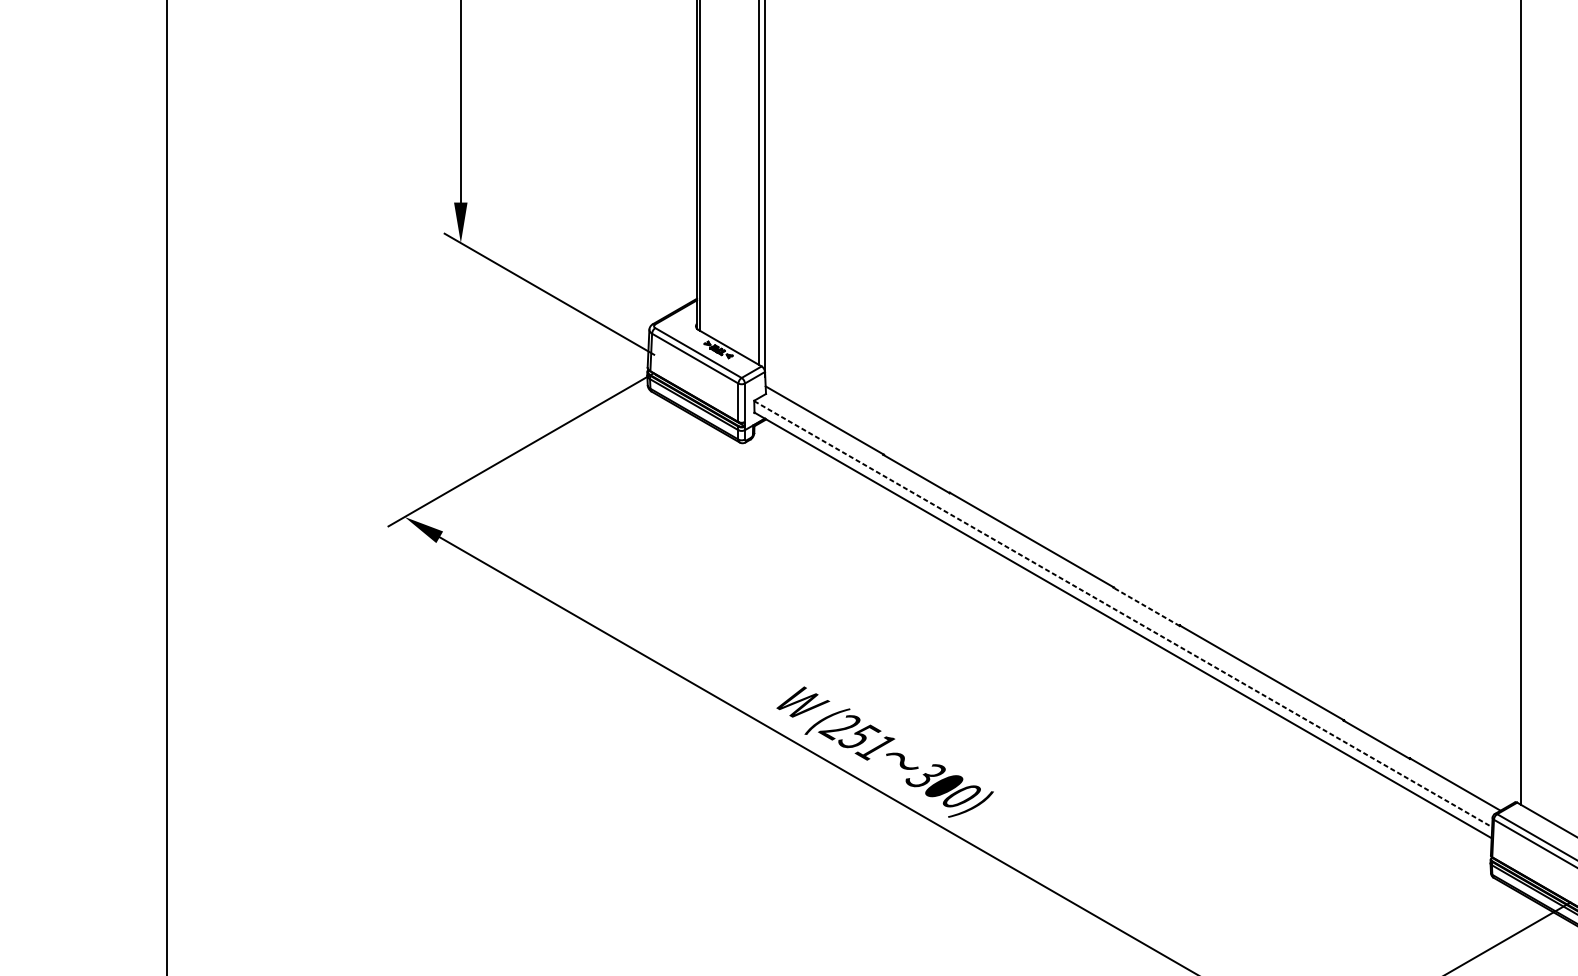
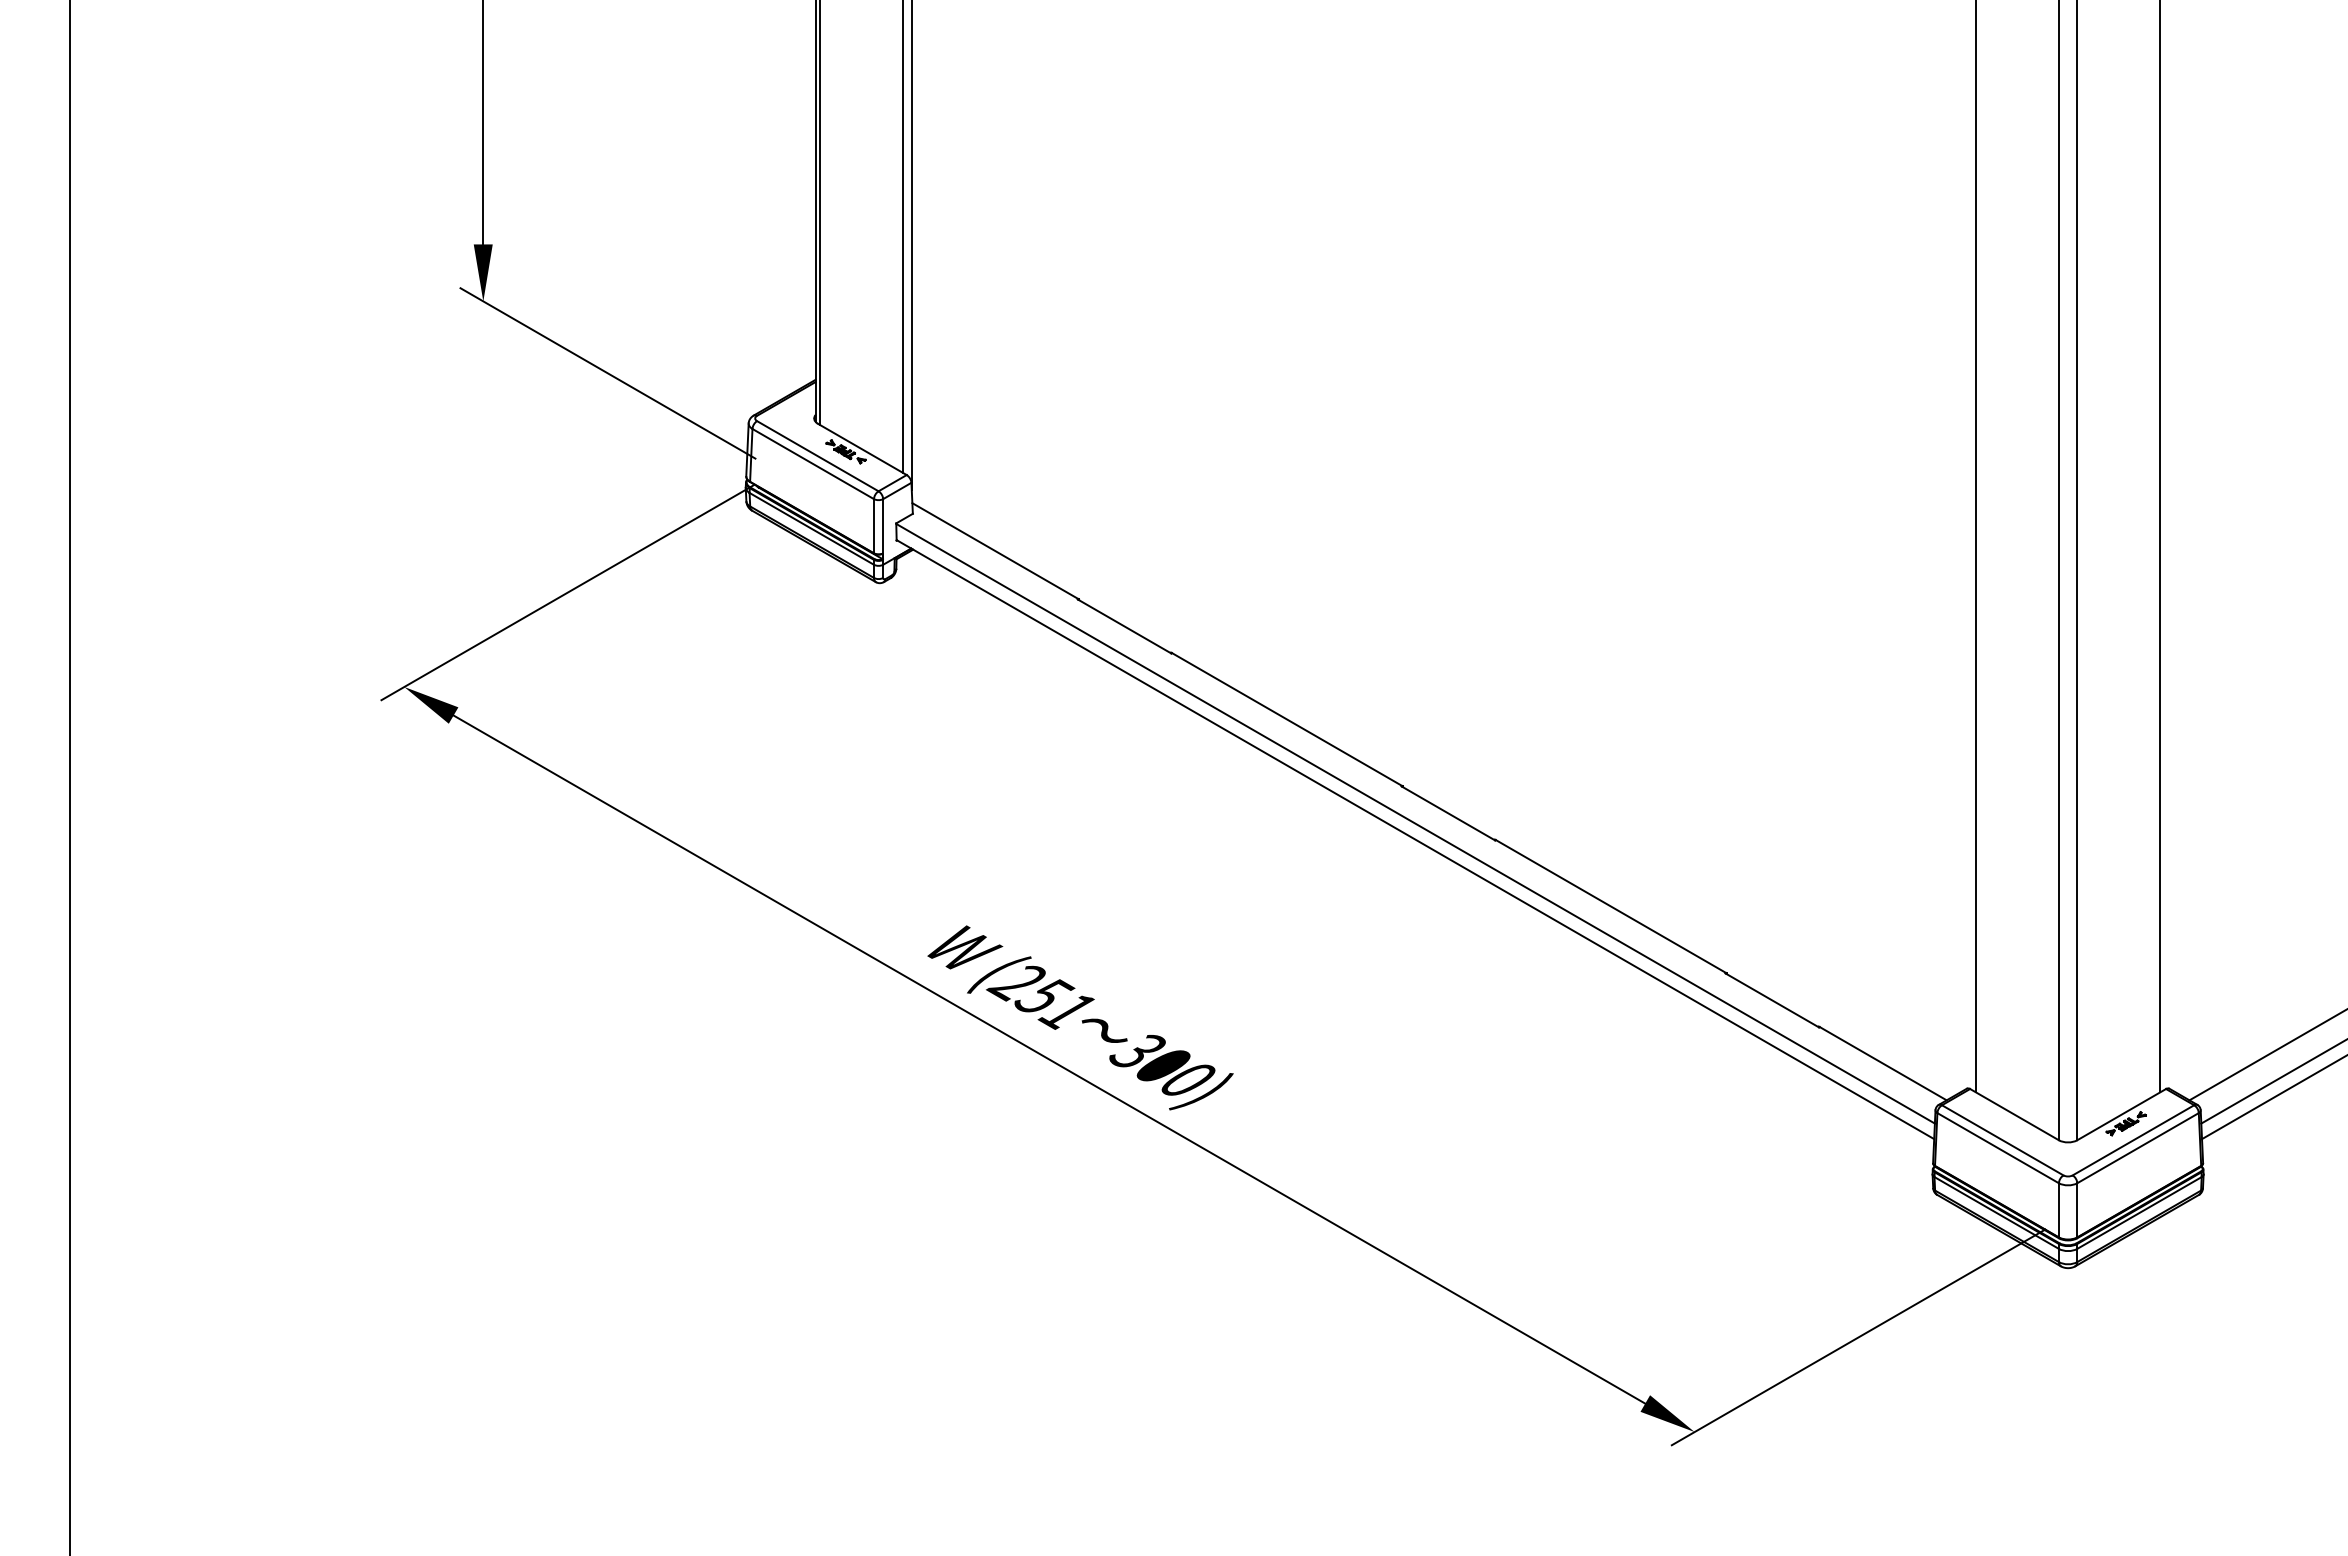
line: (1146, 606) -> (1448, 813), dashed -> solid
line: (1123, 614) -> (1415, 823), dashed -> solid

